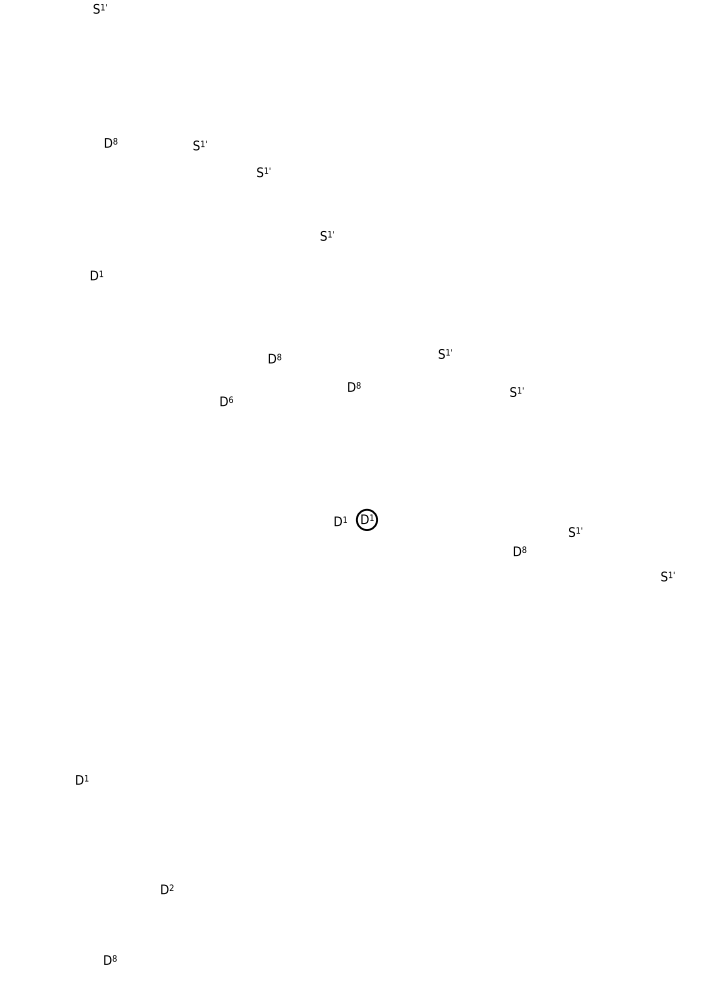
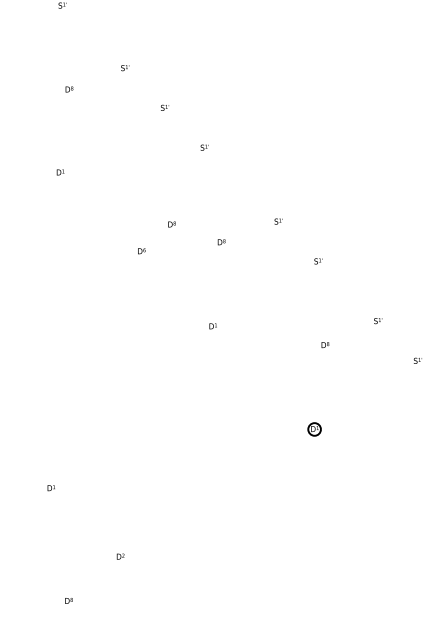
text: (200, 146) -> (125, 68), moved
text: (516, 392) -> (318, 261), moved
part: (366, 519) -> (314, 429), moved
text: (576, 532) -> (378, 321), moved
text: (167, 889) -> (120, 556), moved

